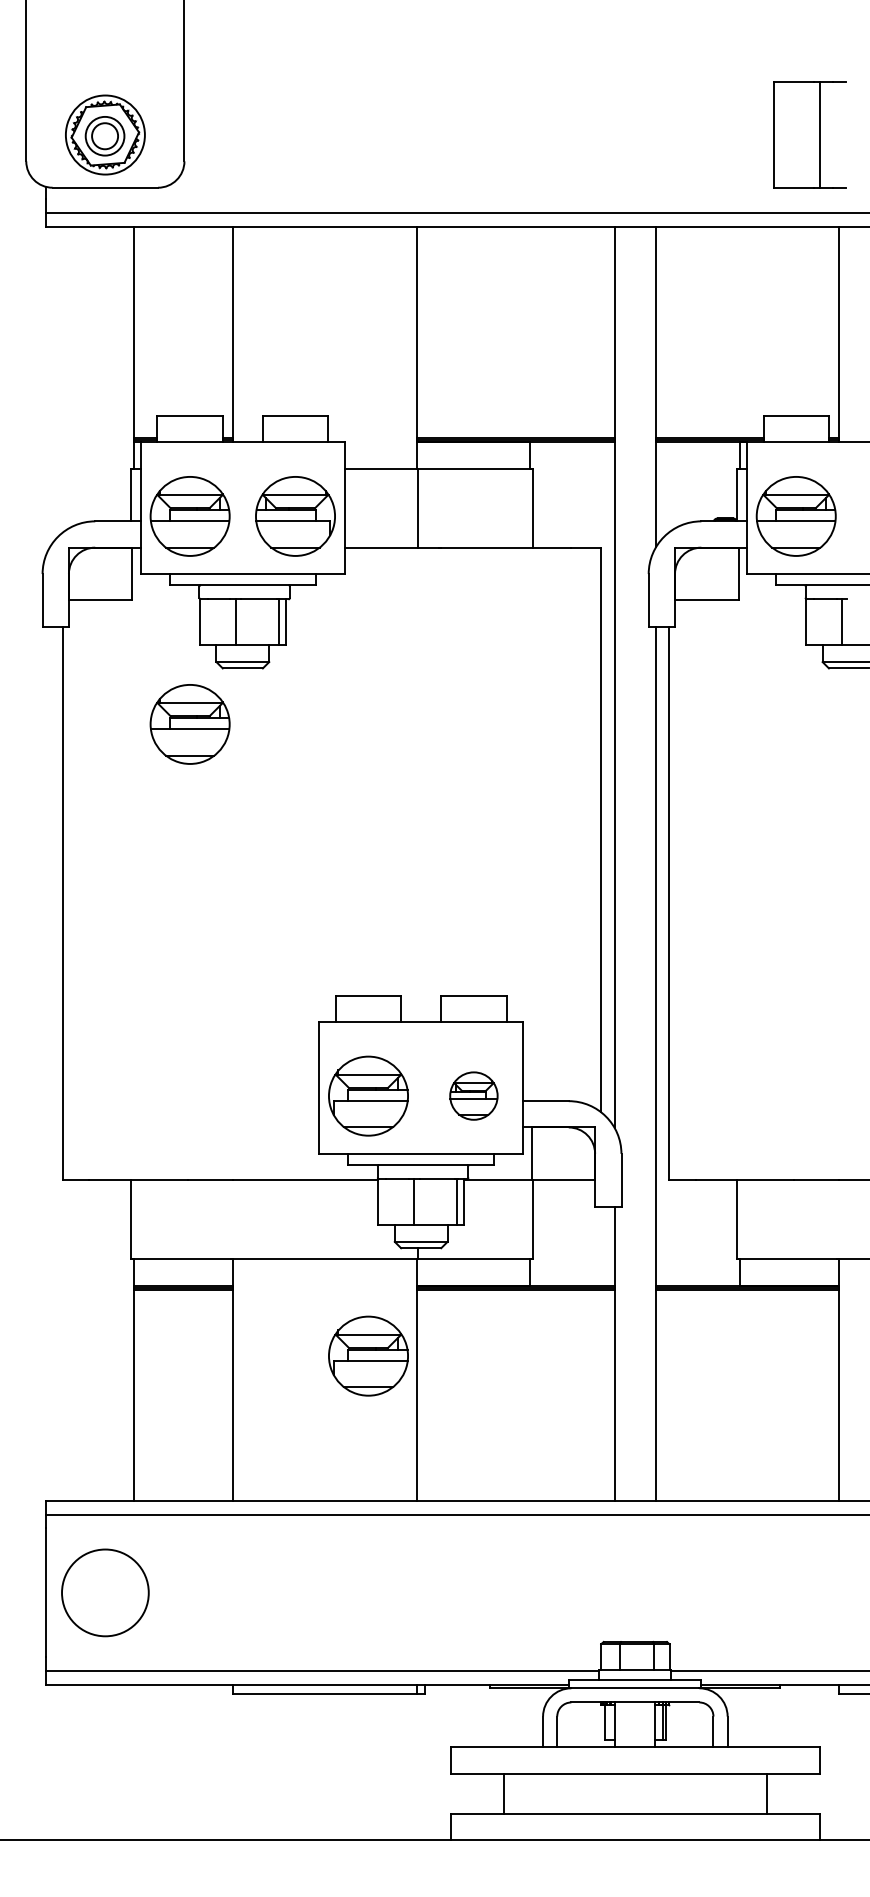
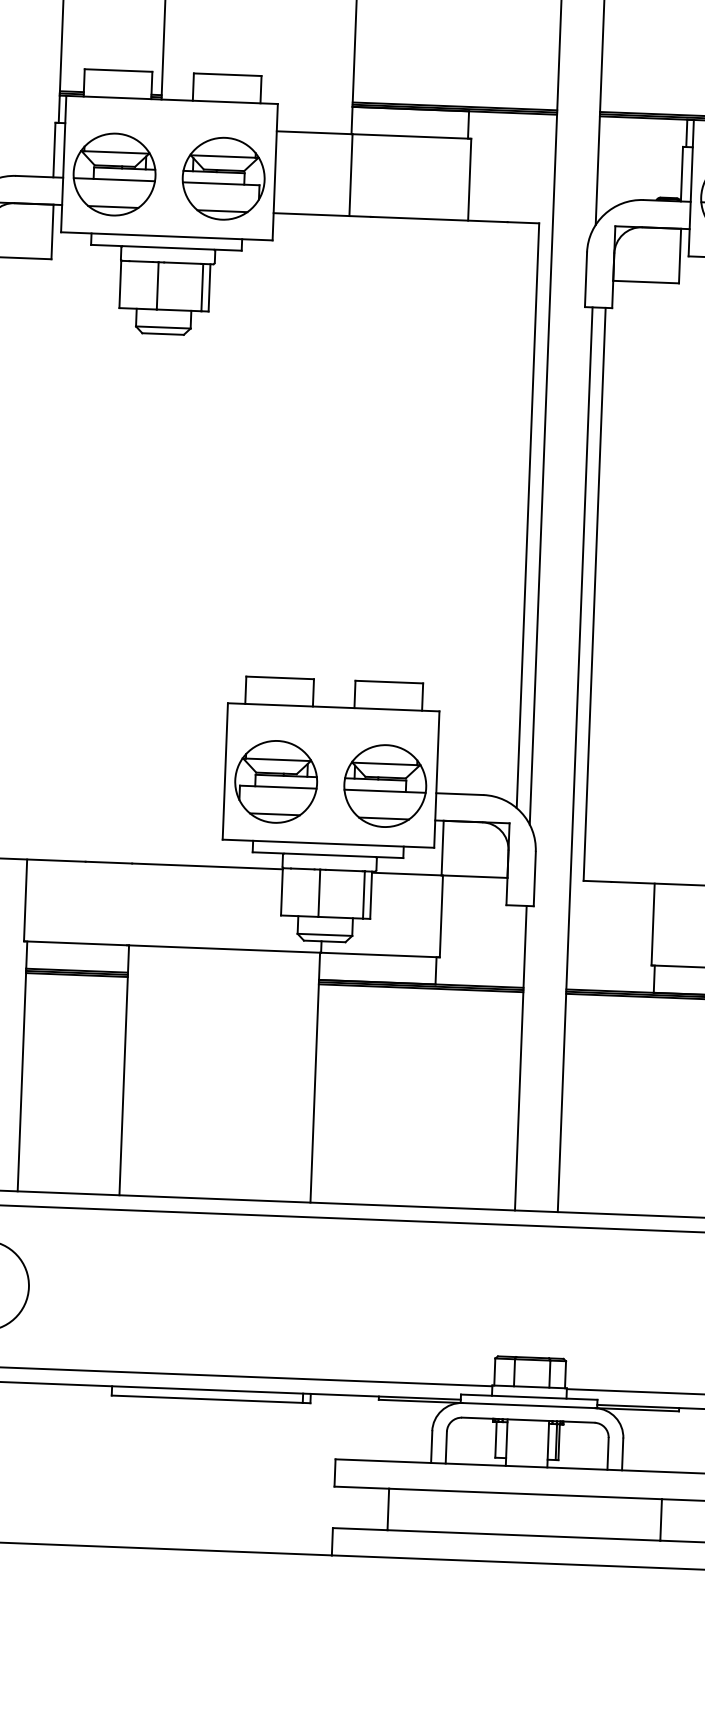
part: (189, 724) -> (105, 389), removed
part: (473, 1095) -> (384, 785), size x1.67
part: (368, 1355) -> (265, 1050), removed

